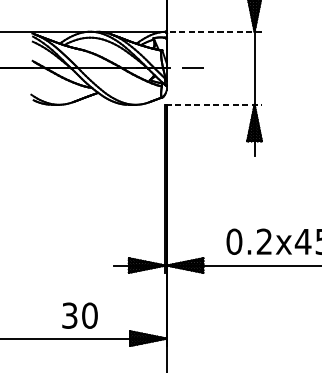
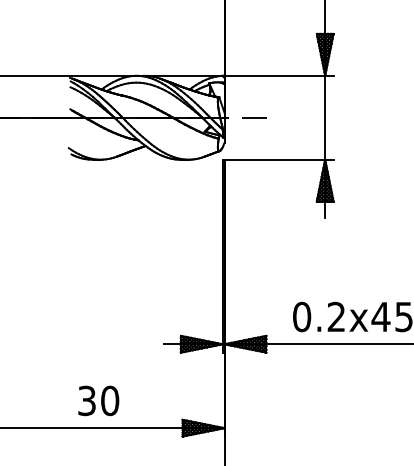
line: (213, 31) -> (277, 75), dashed -> solid
line: (213, 104) -> (278, 159), dashed -> solid
text: (79, 315) -> (98, 400), moved

